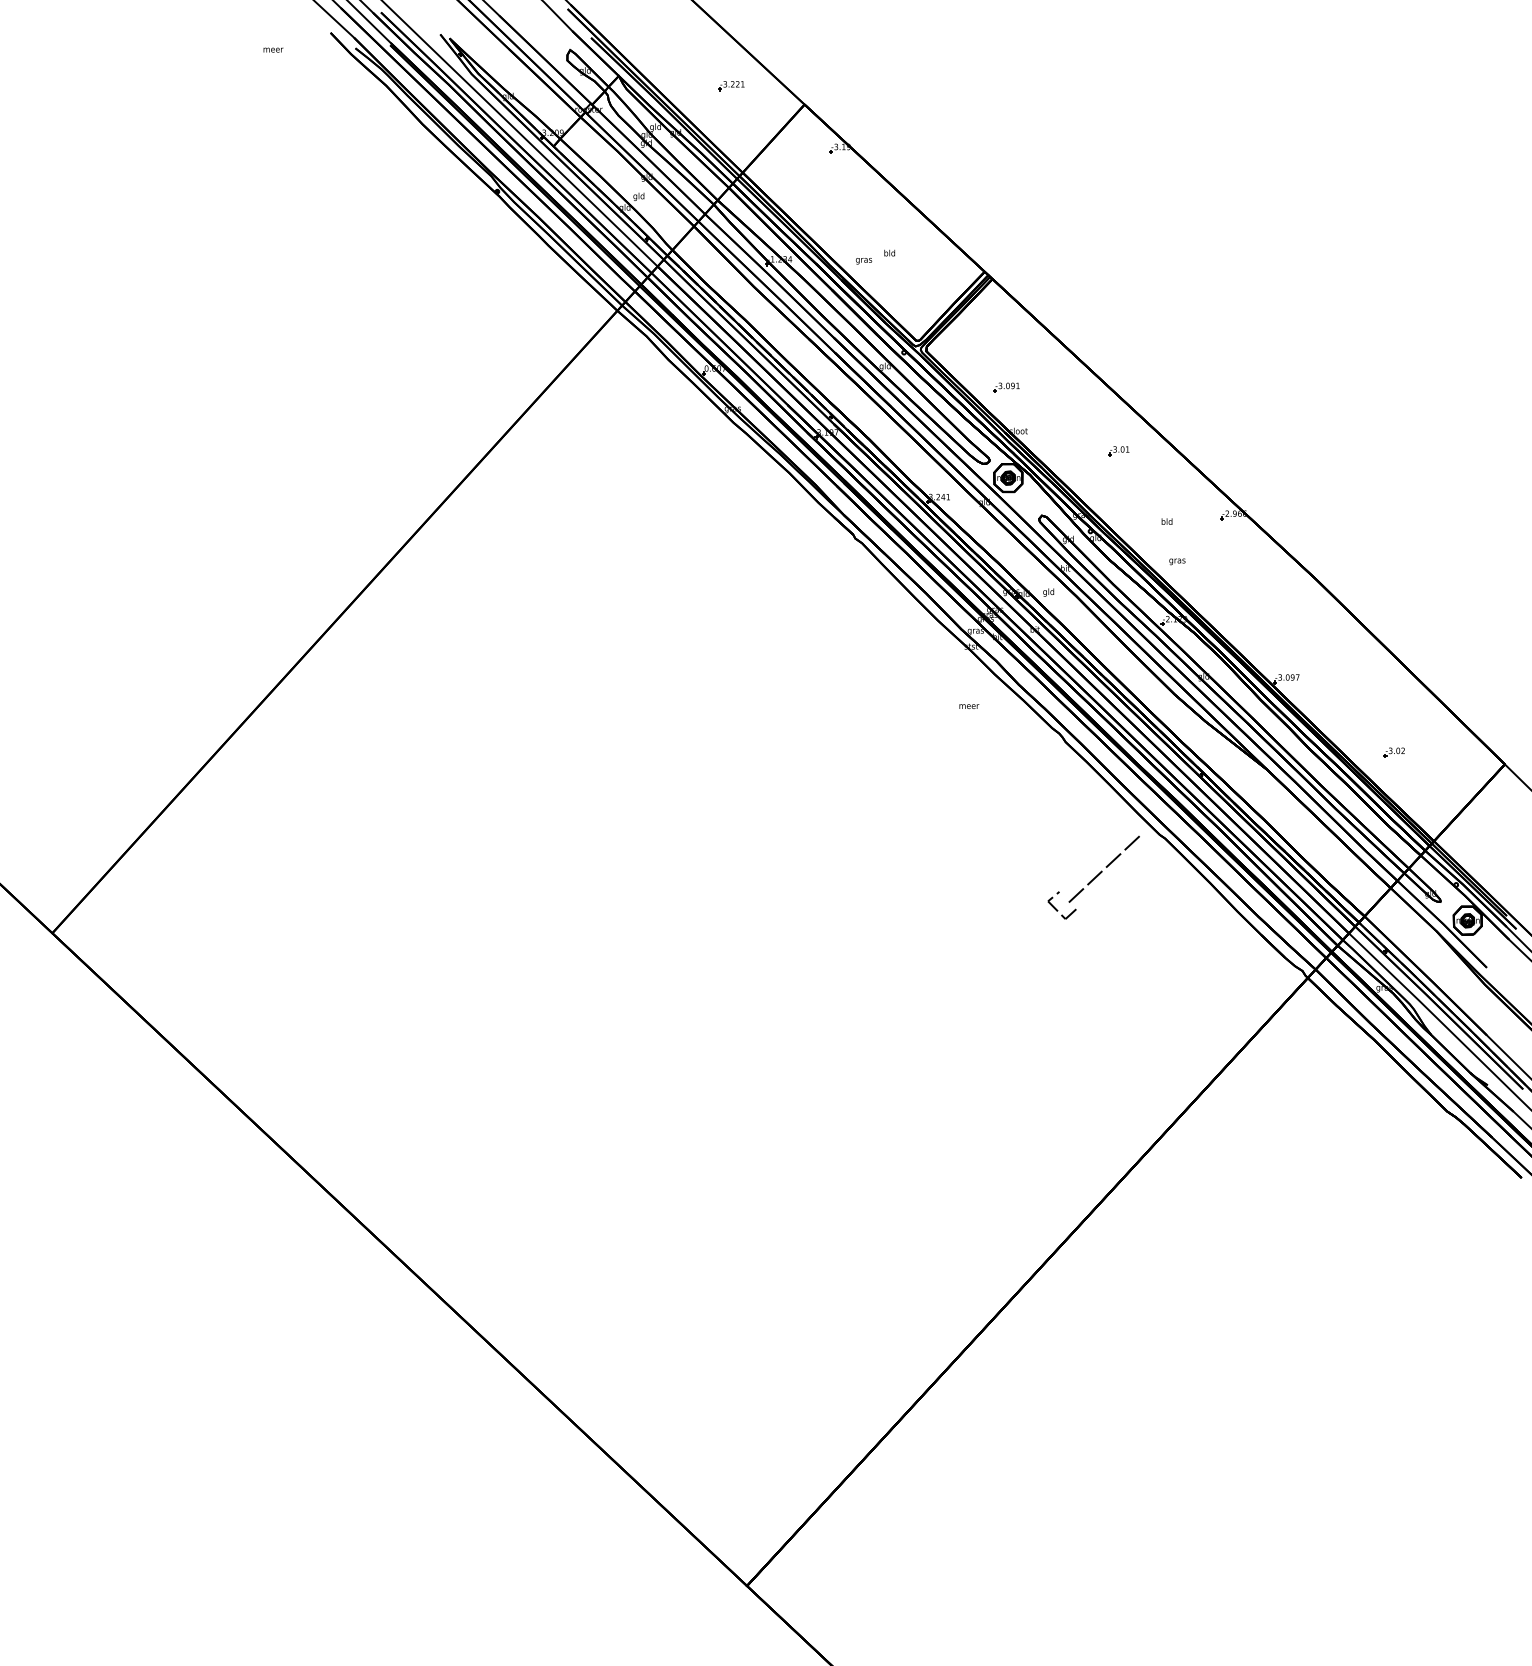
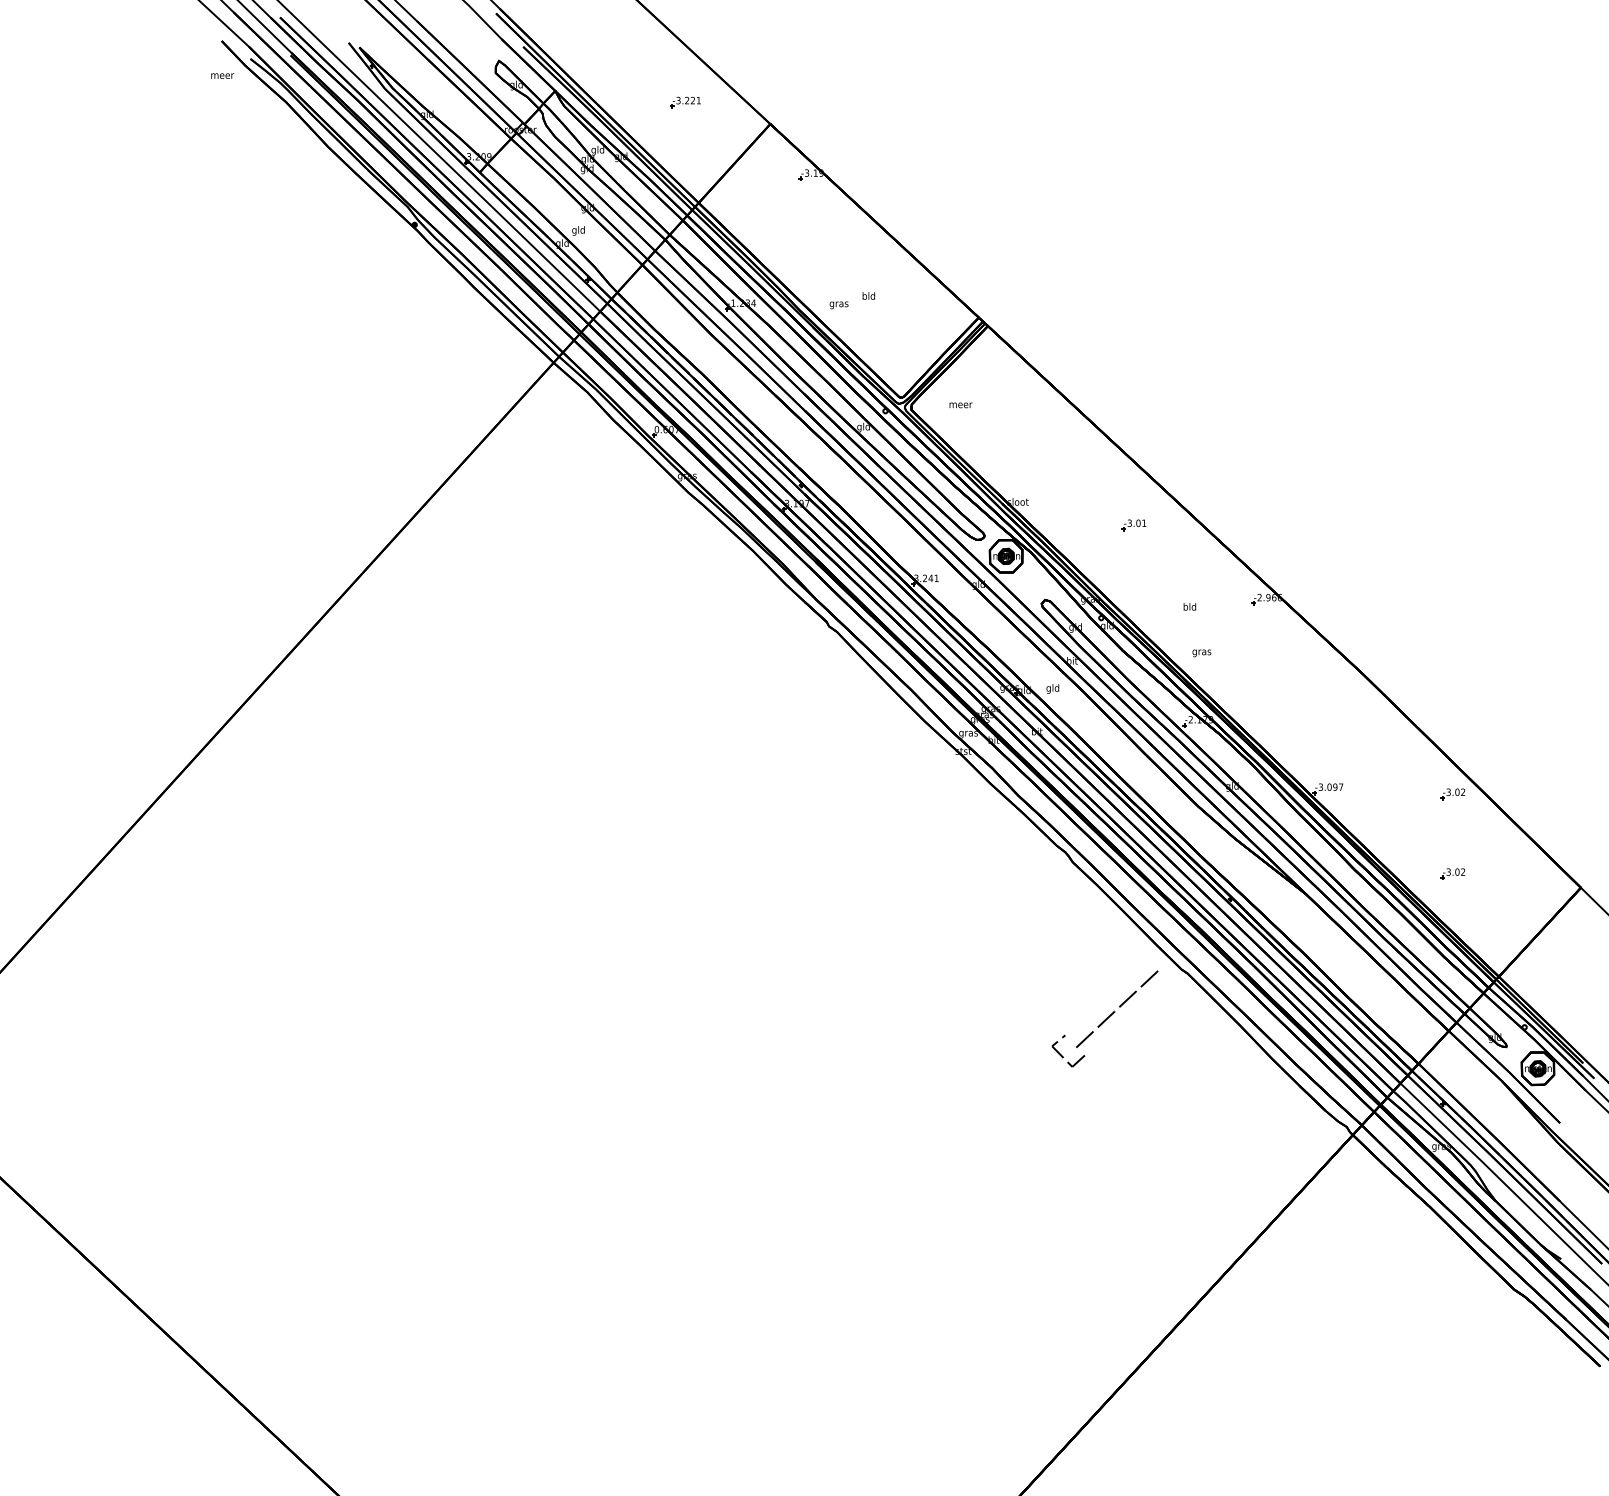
text: (273, 49) -> (222, 75), moved
part: (1006, 387) -> (1004, 451), removed
part: (1393, 683) -> (1451, 794), added
text: (969, 706) -> (961, 405), moved

